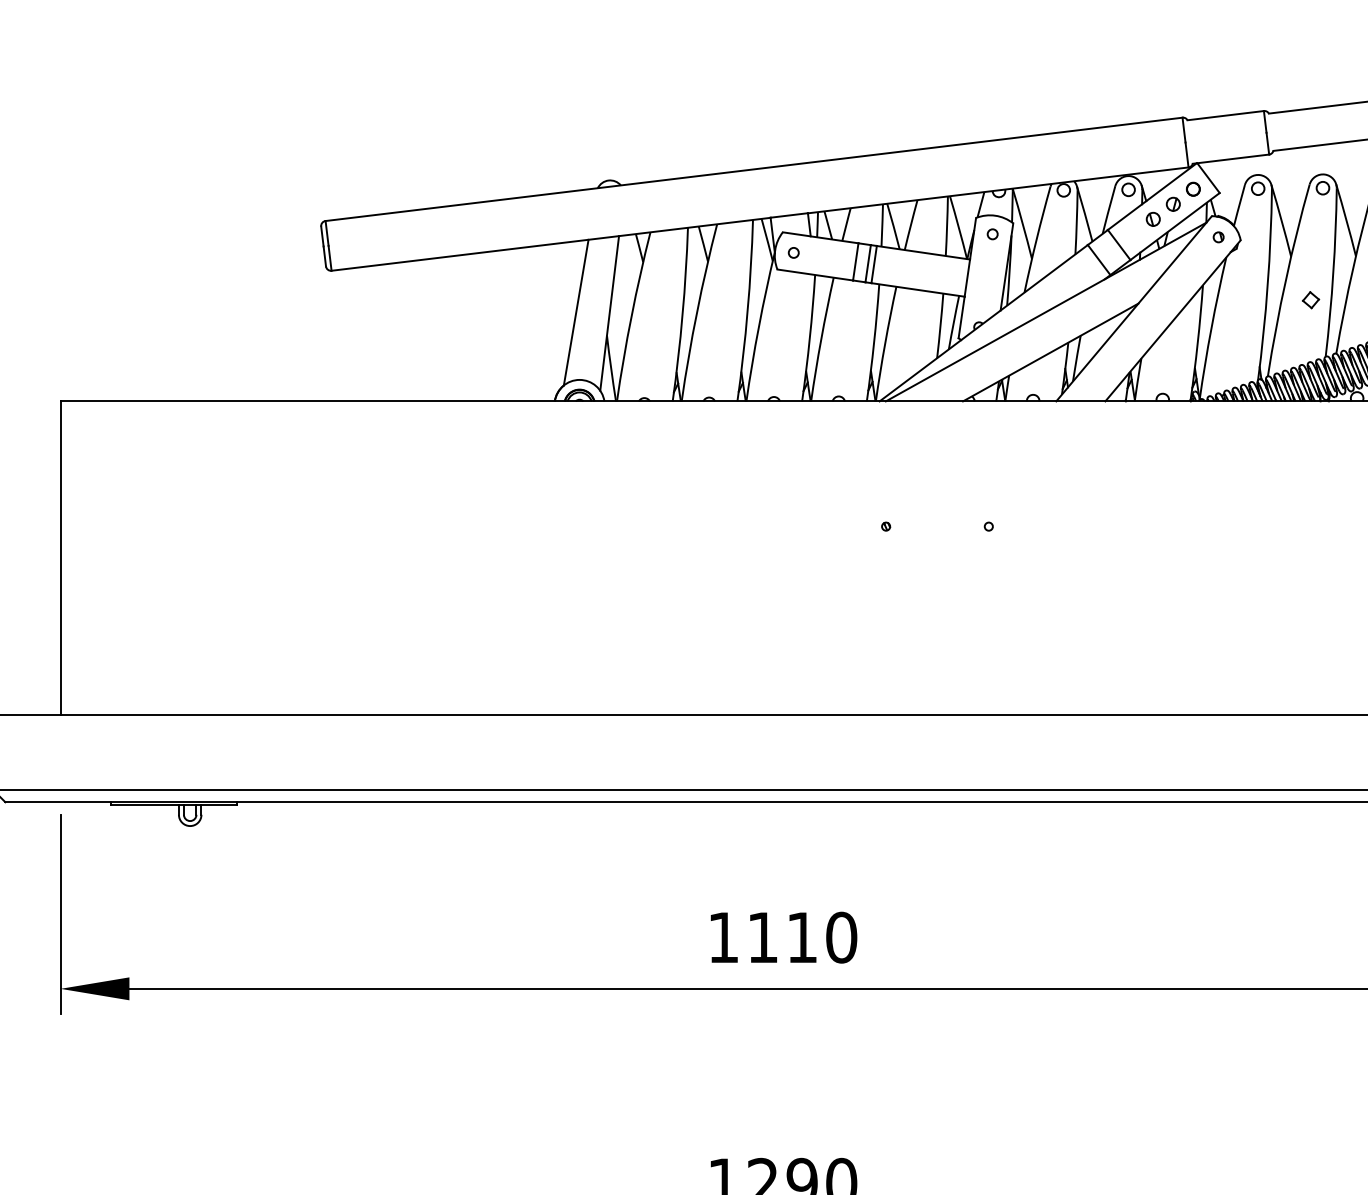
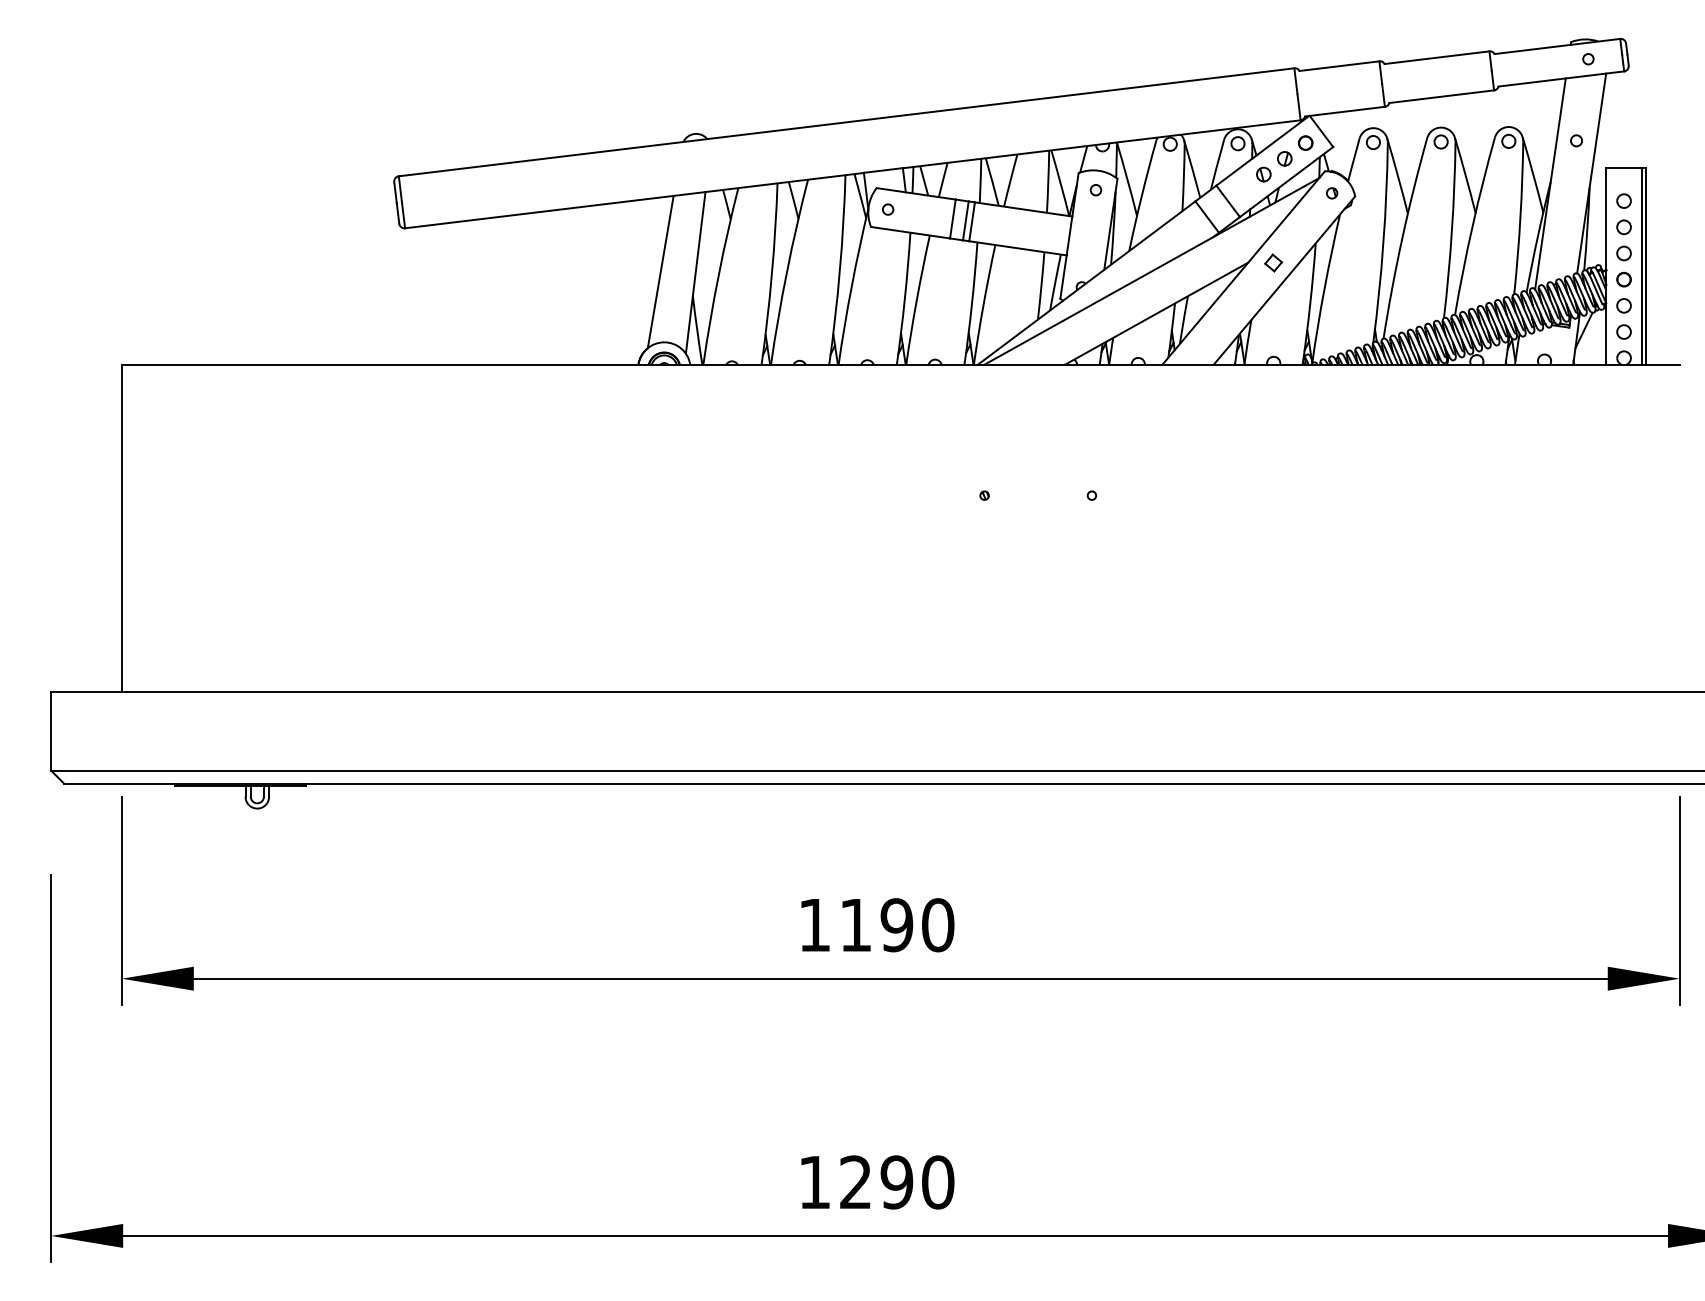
part: (1310, 299) -> (1273, 262), moved
text: (801, 937) -> (896, 925), 1110 -> 1190

